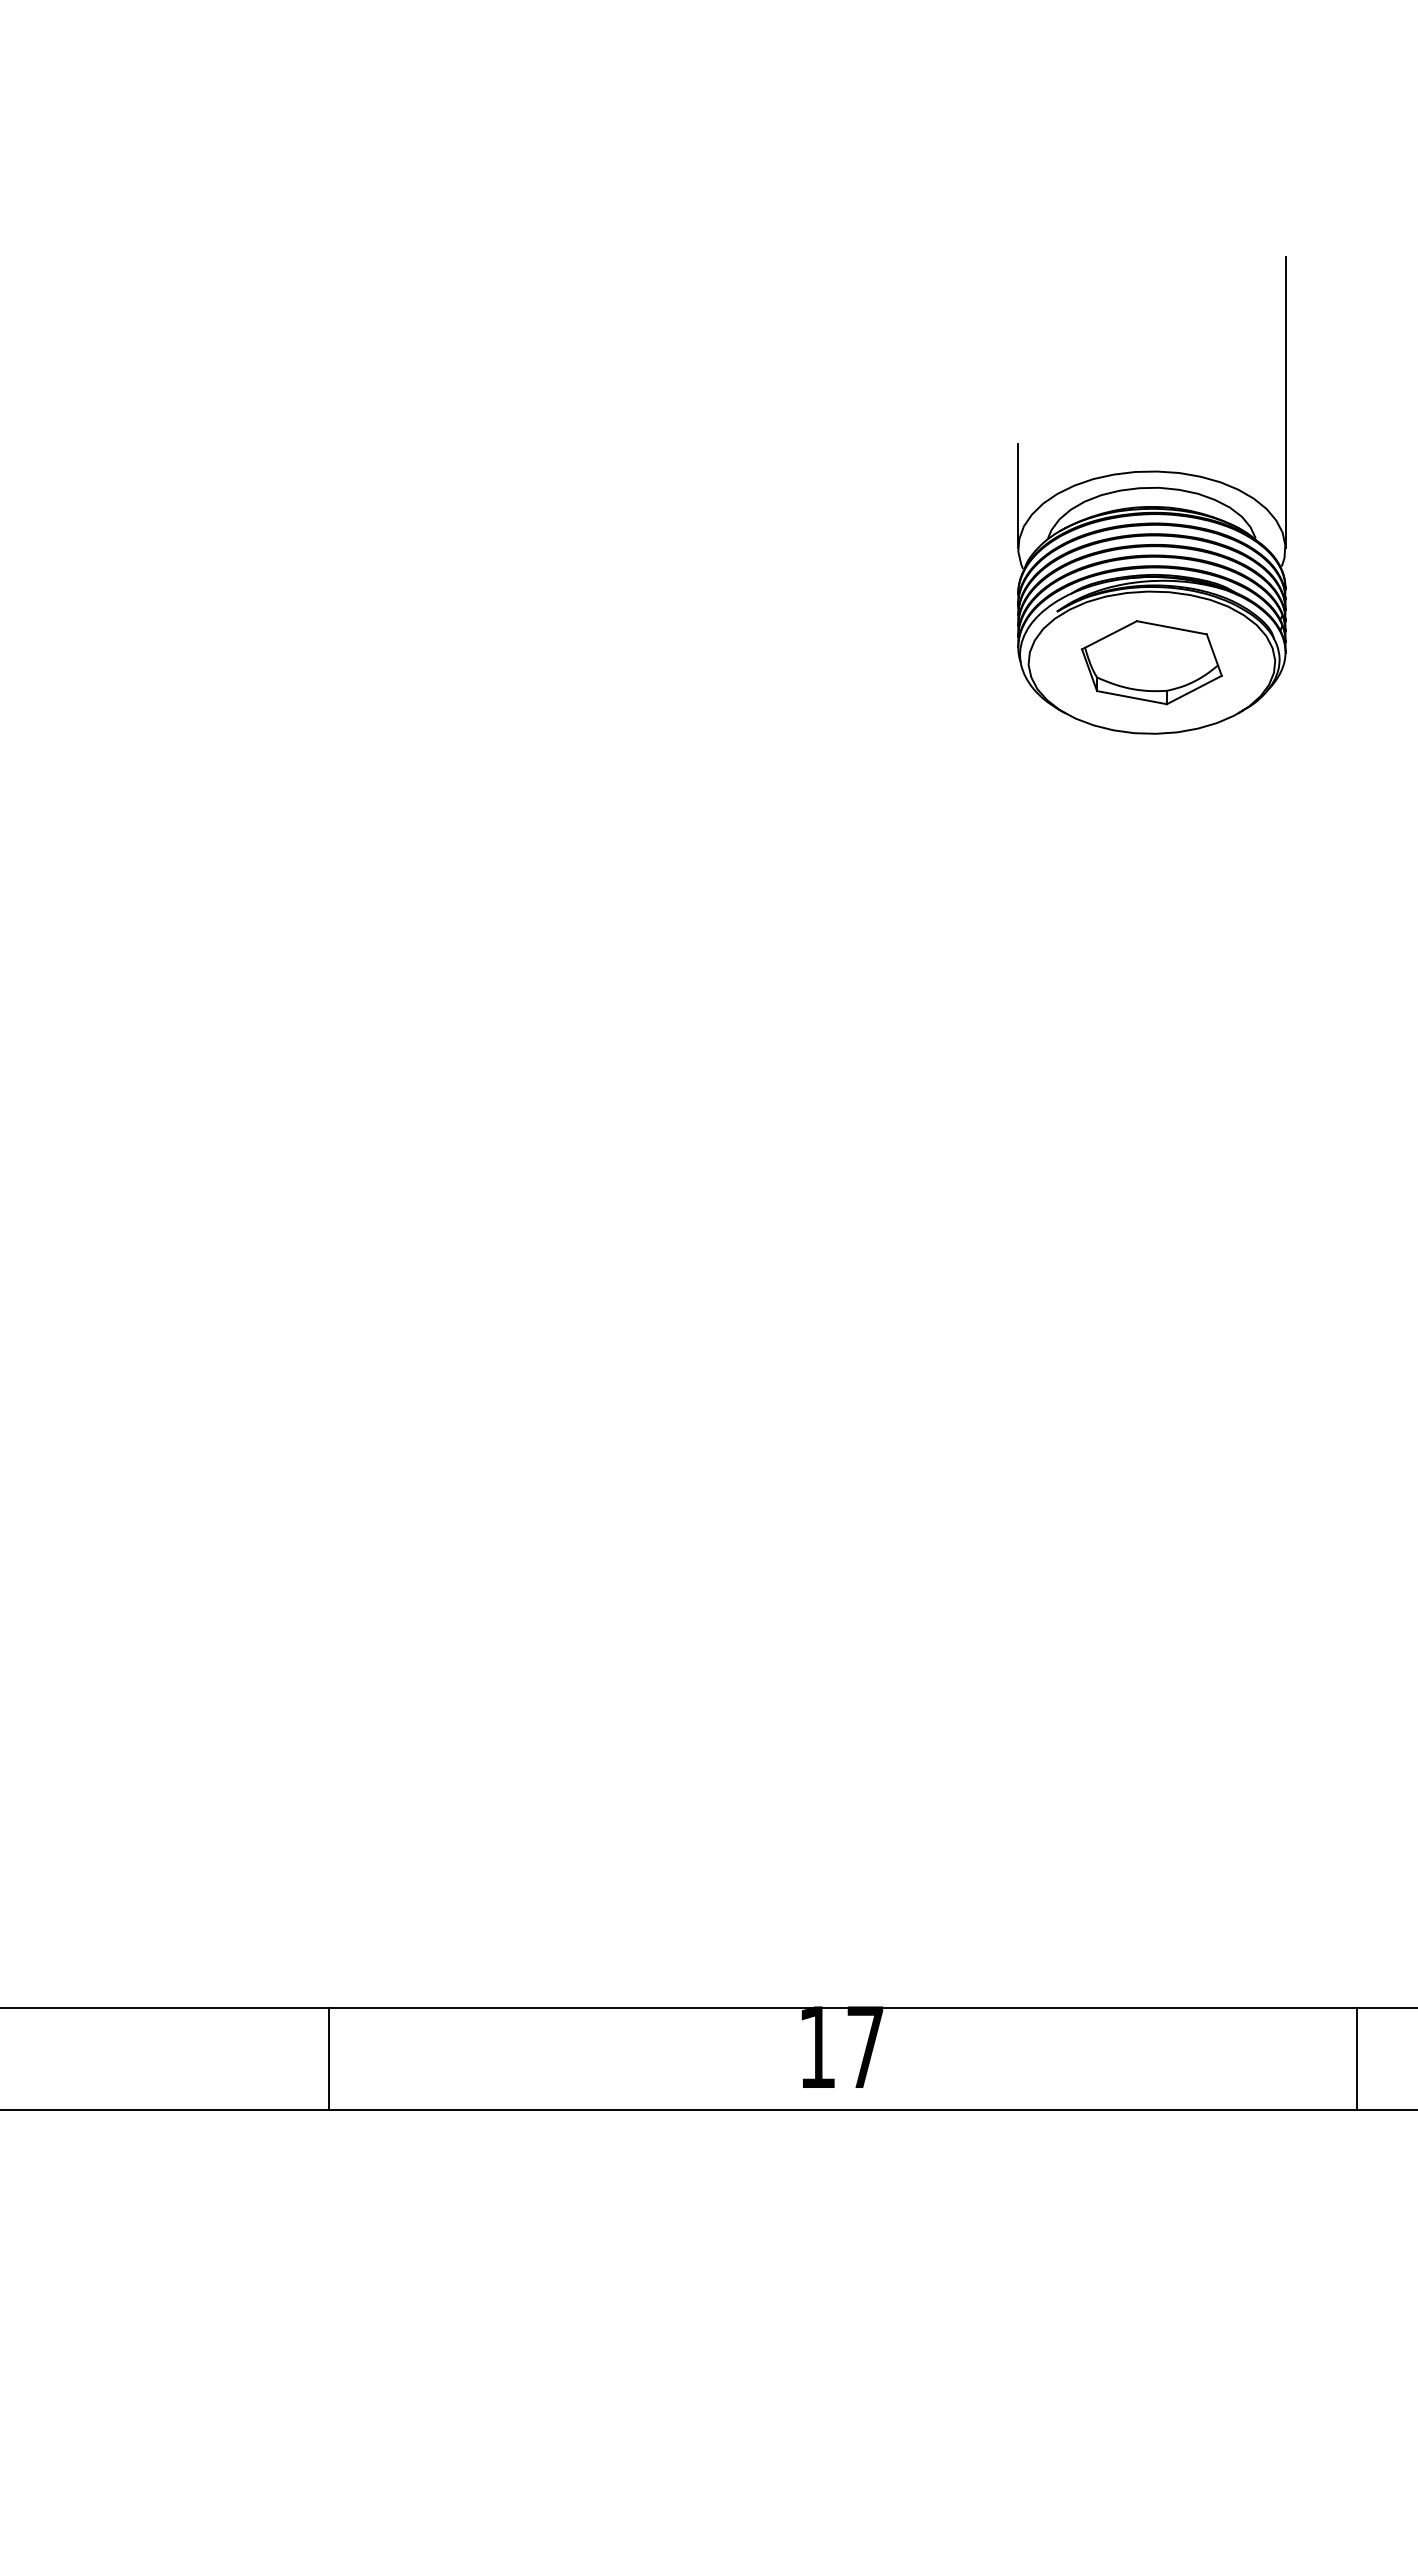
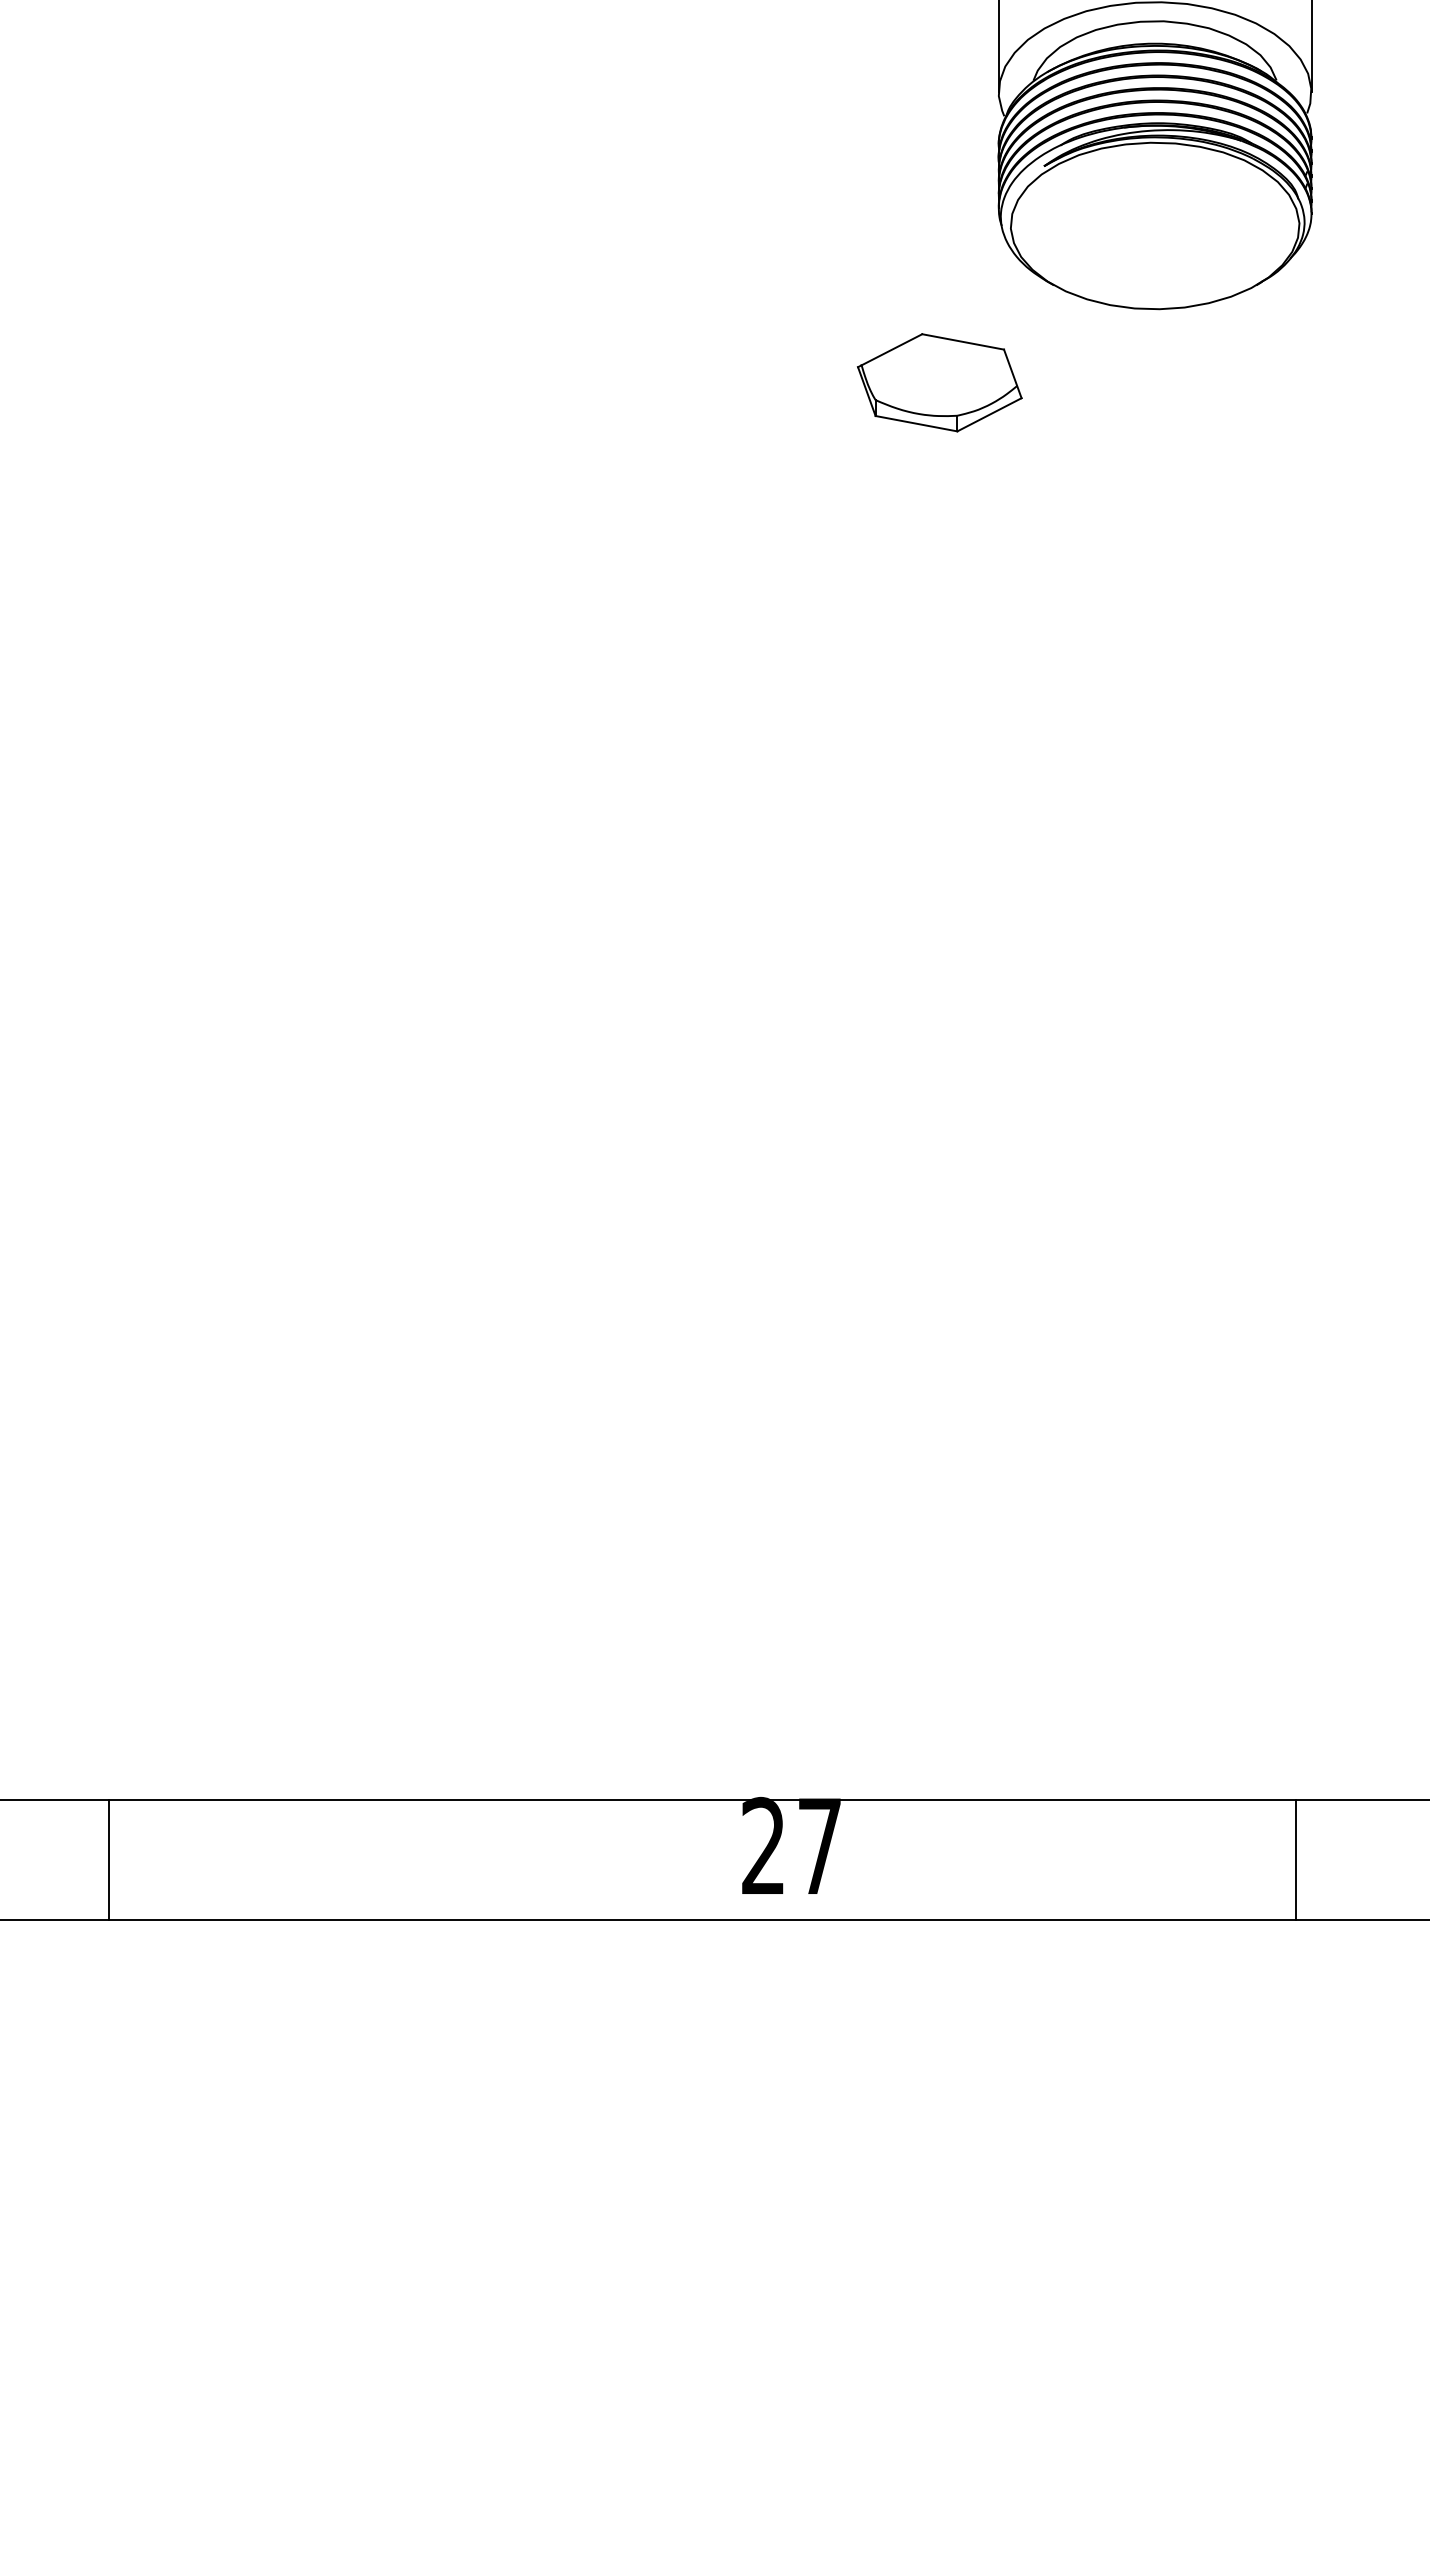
part: (1151, 662) -> (939, 382), moved
text: (816, 2046) -> (762, 1845), 17 -> 27
line: (329, 2058) -> (109, 1859), moved
line: (1357, 2058) -> (1296, 1859), moved

